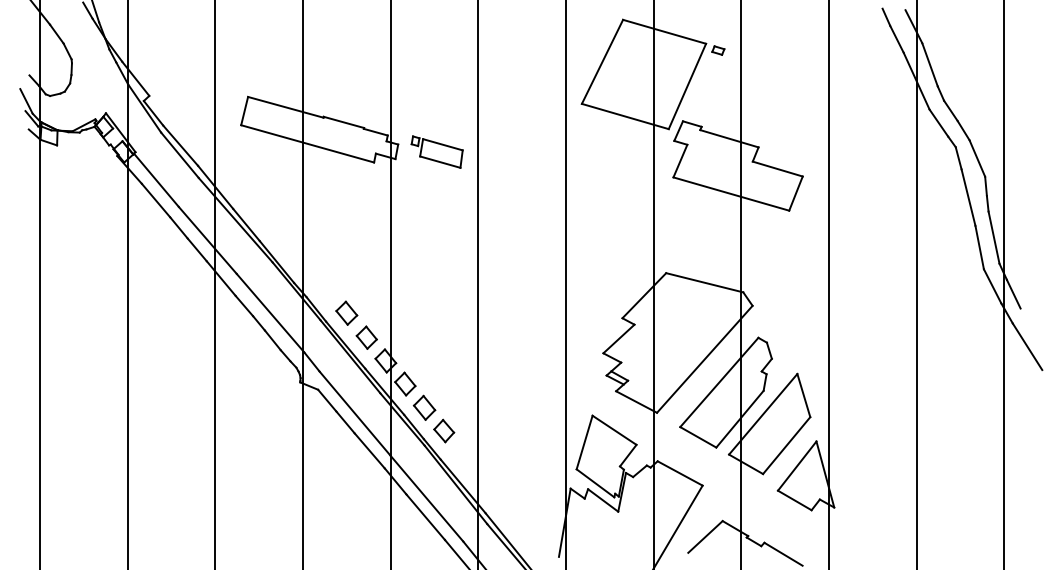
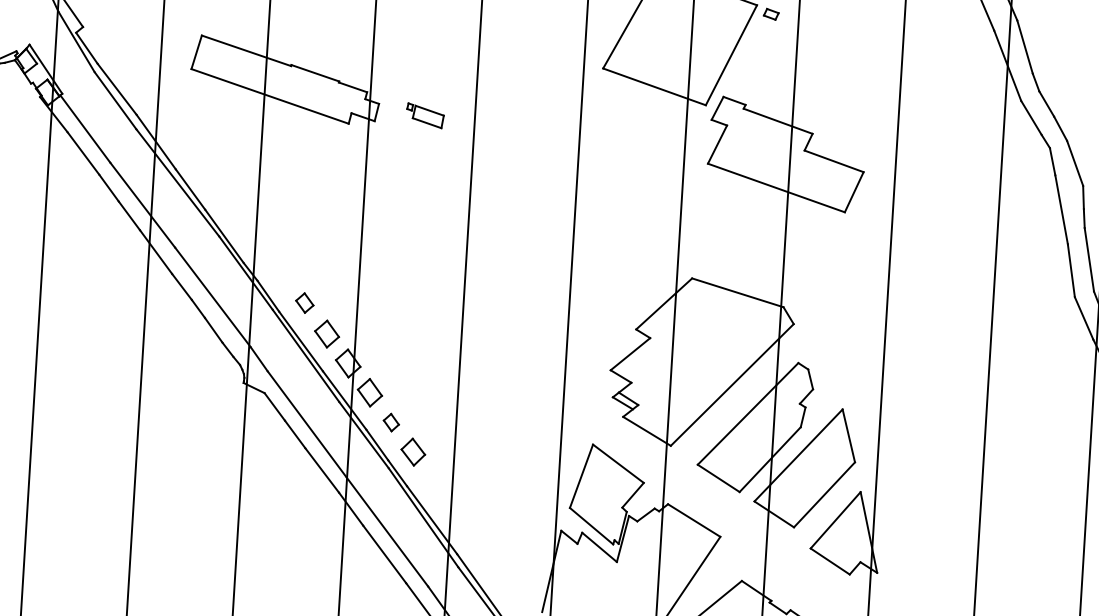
part: (436, 151) -> (424, 115), size x0.6
part: (346, 312) -> (304, 302), size x0.7
part: (424, 407) -> (391, 422), size x0.6

